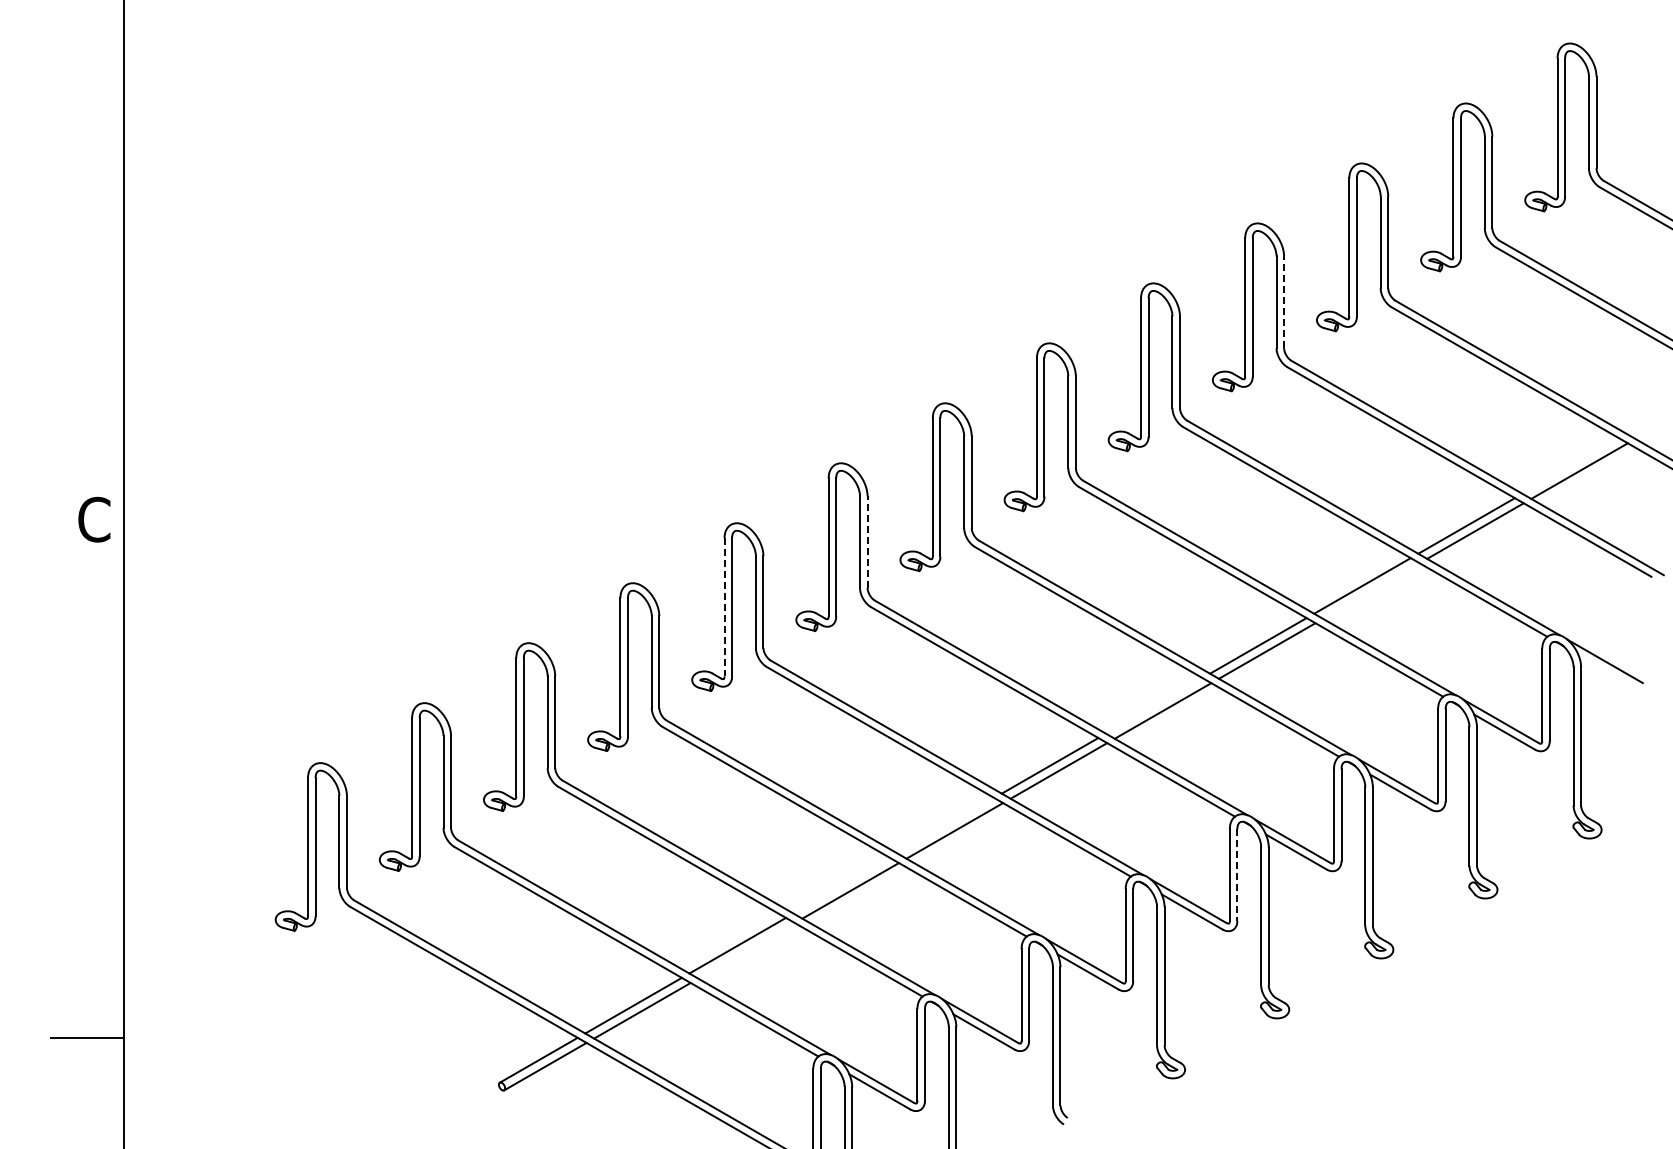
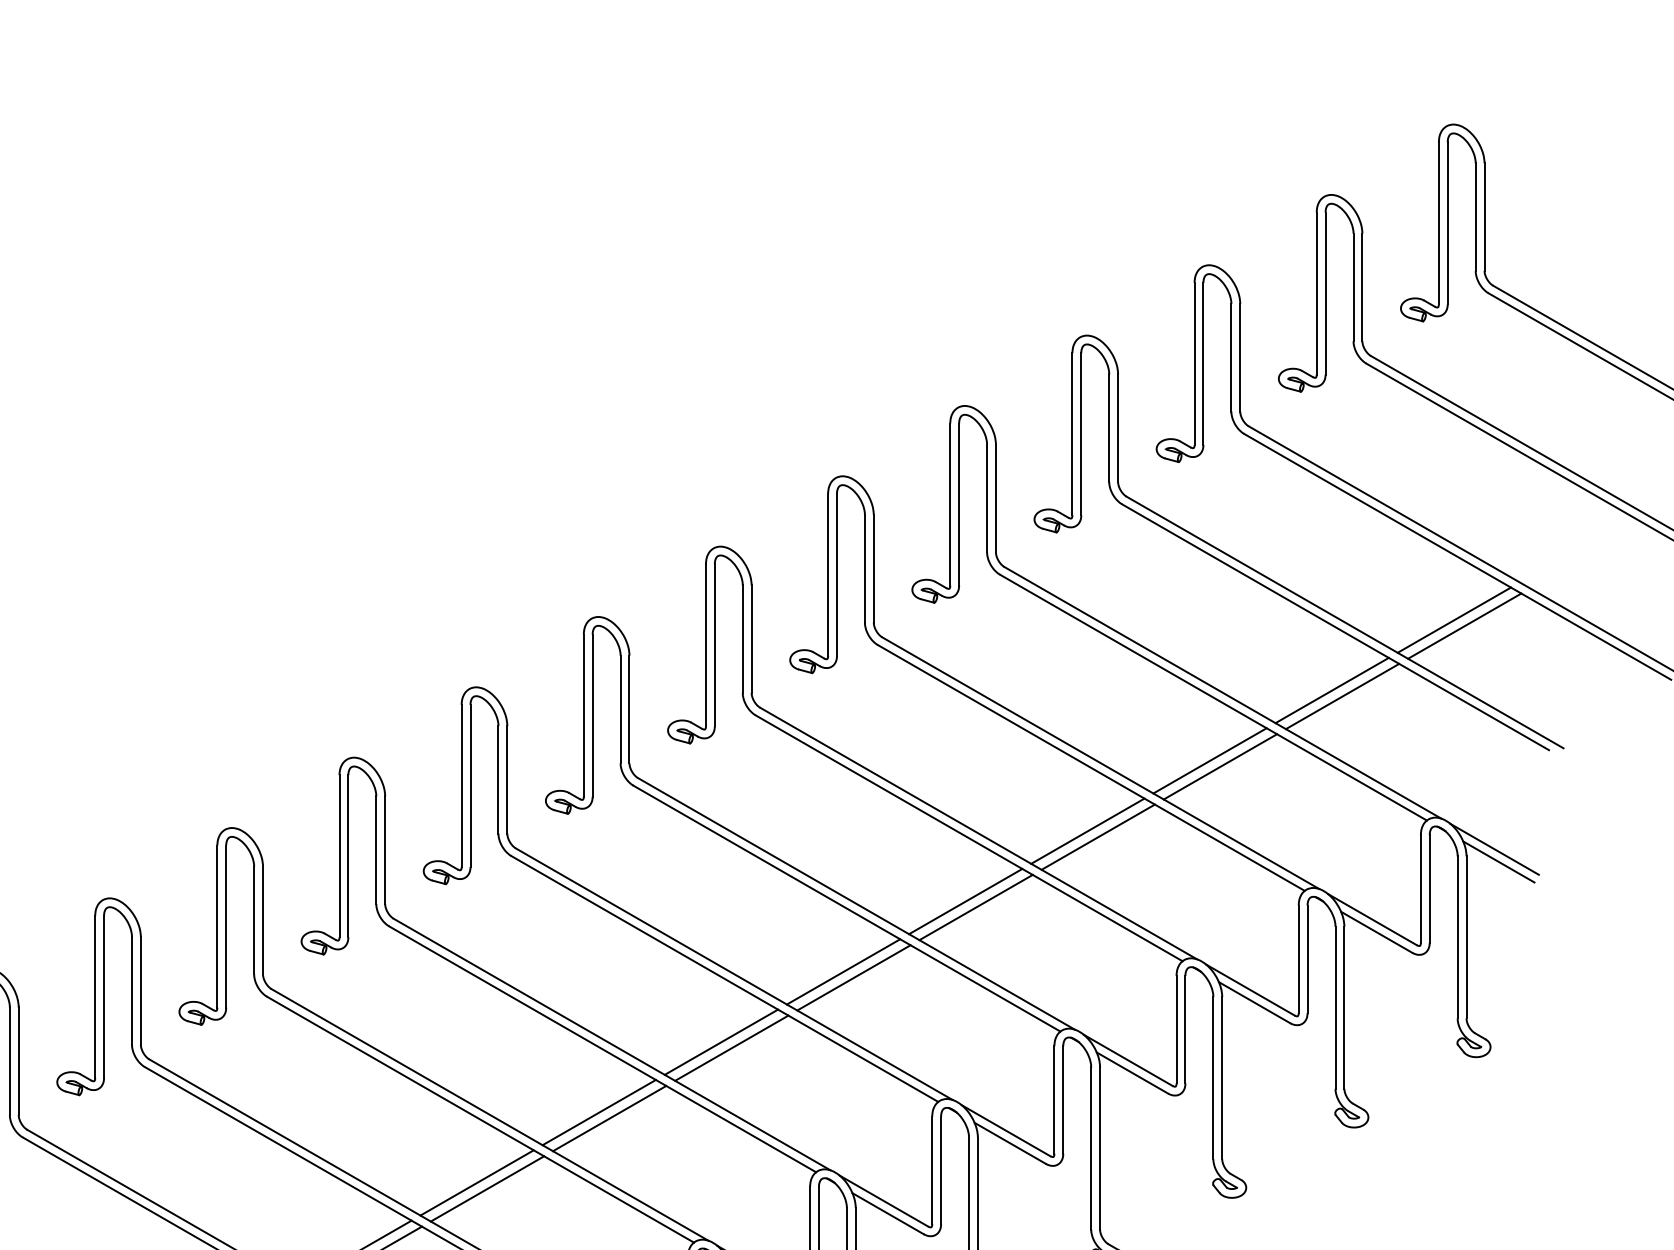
line: (1284, 302) -> (1118, 428), dashed -> solid
line: (1570, 465) -> (1454, 619), added
line: (867, 542) -> (629, 709), dashed -> solid
line: (1371, 590) -> (1220, 766), added
line: (724, 607) -> (461, 786), dashed -> solid
line: (1608, 671) -> (1498, 861), added
line: (1153, 705) -> (964, 901), added
line: (945, 825) -> (720, 1041), added
line: (1237, 875) -> (1063, 1100), dashed -> solid
line: (841, 885) -> (598, 1112), added
line: (746, 950) -> (487, 1188), added

